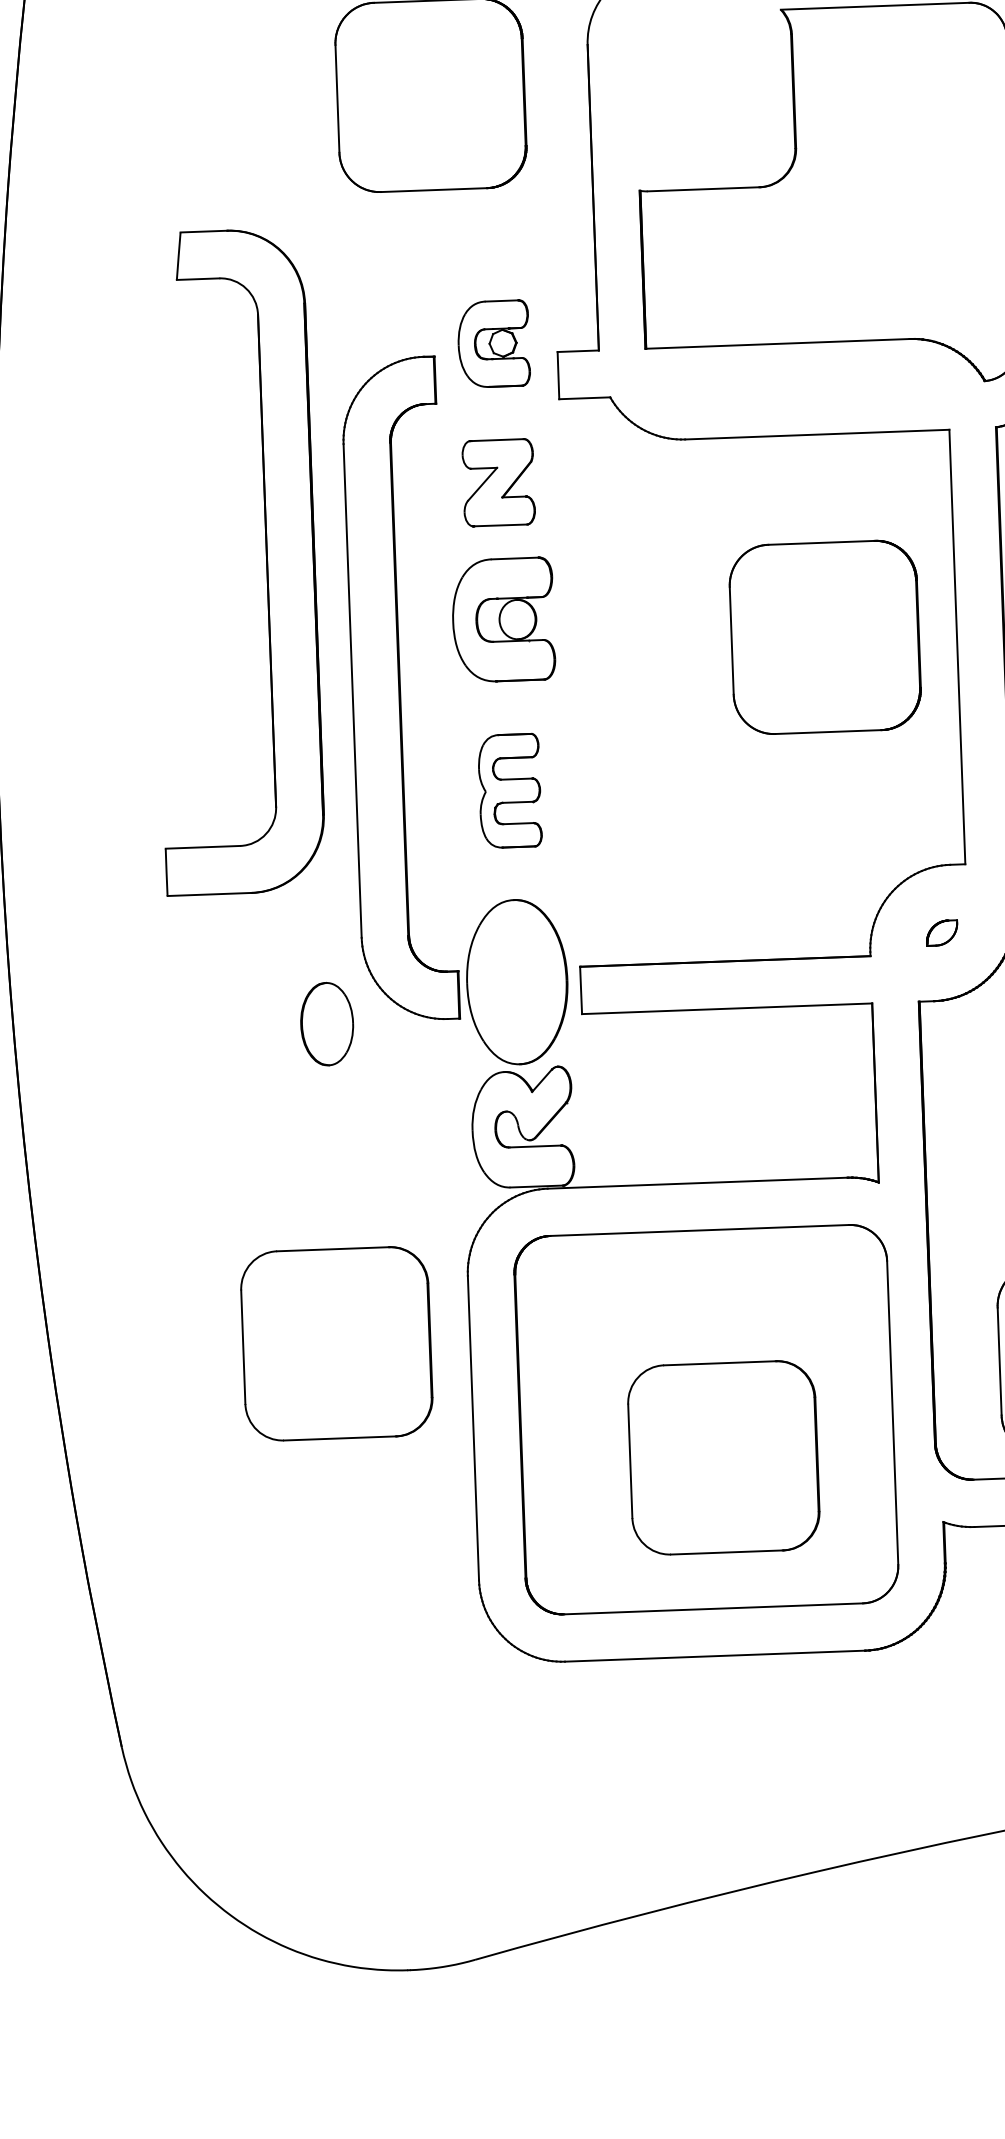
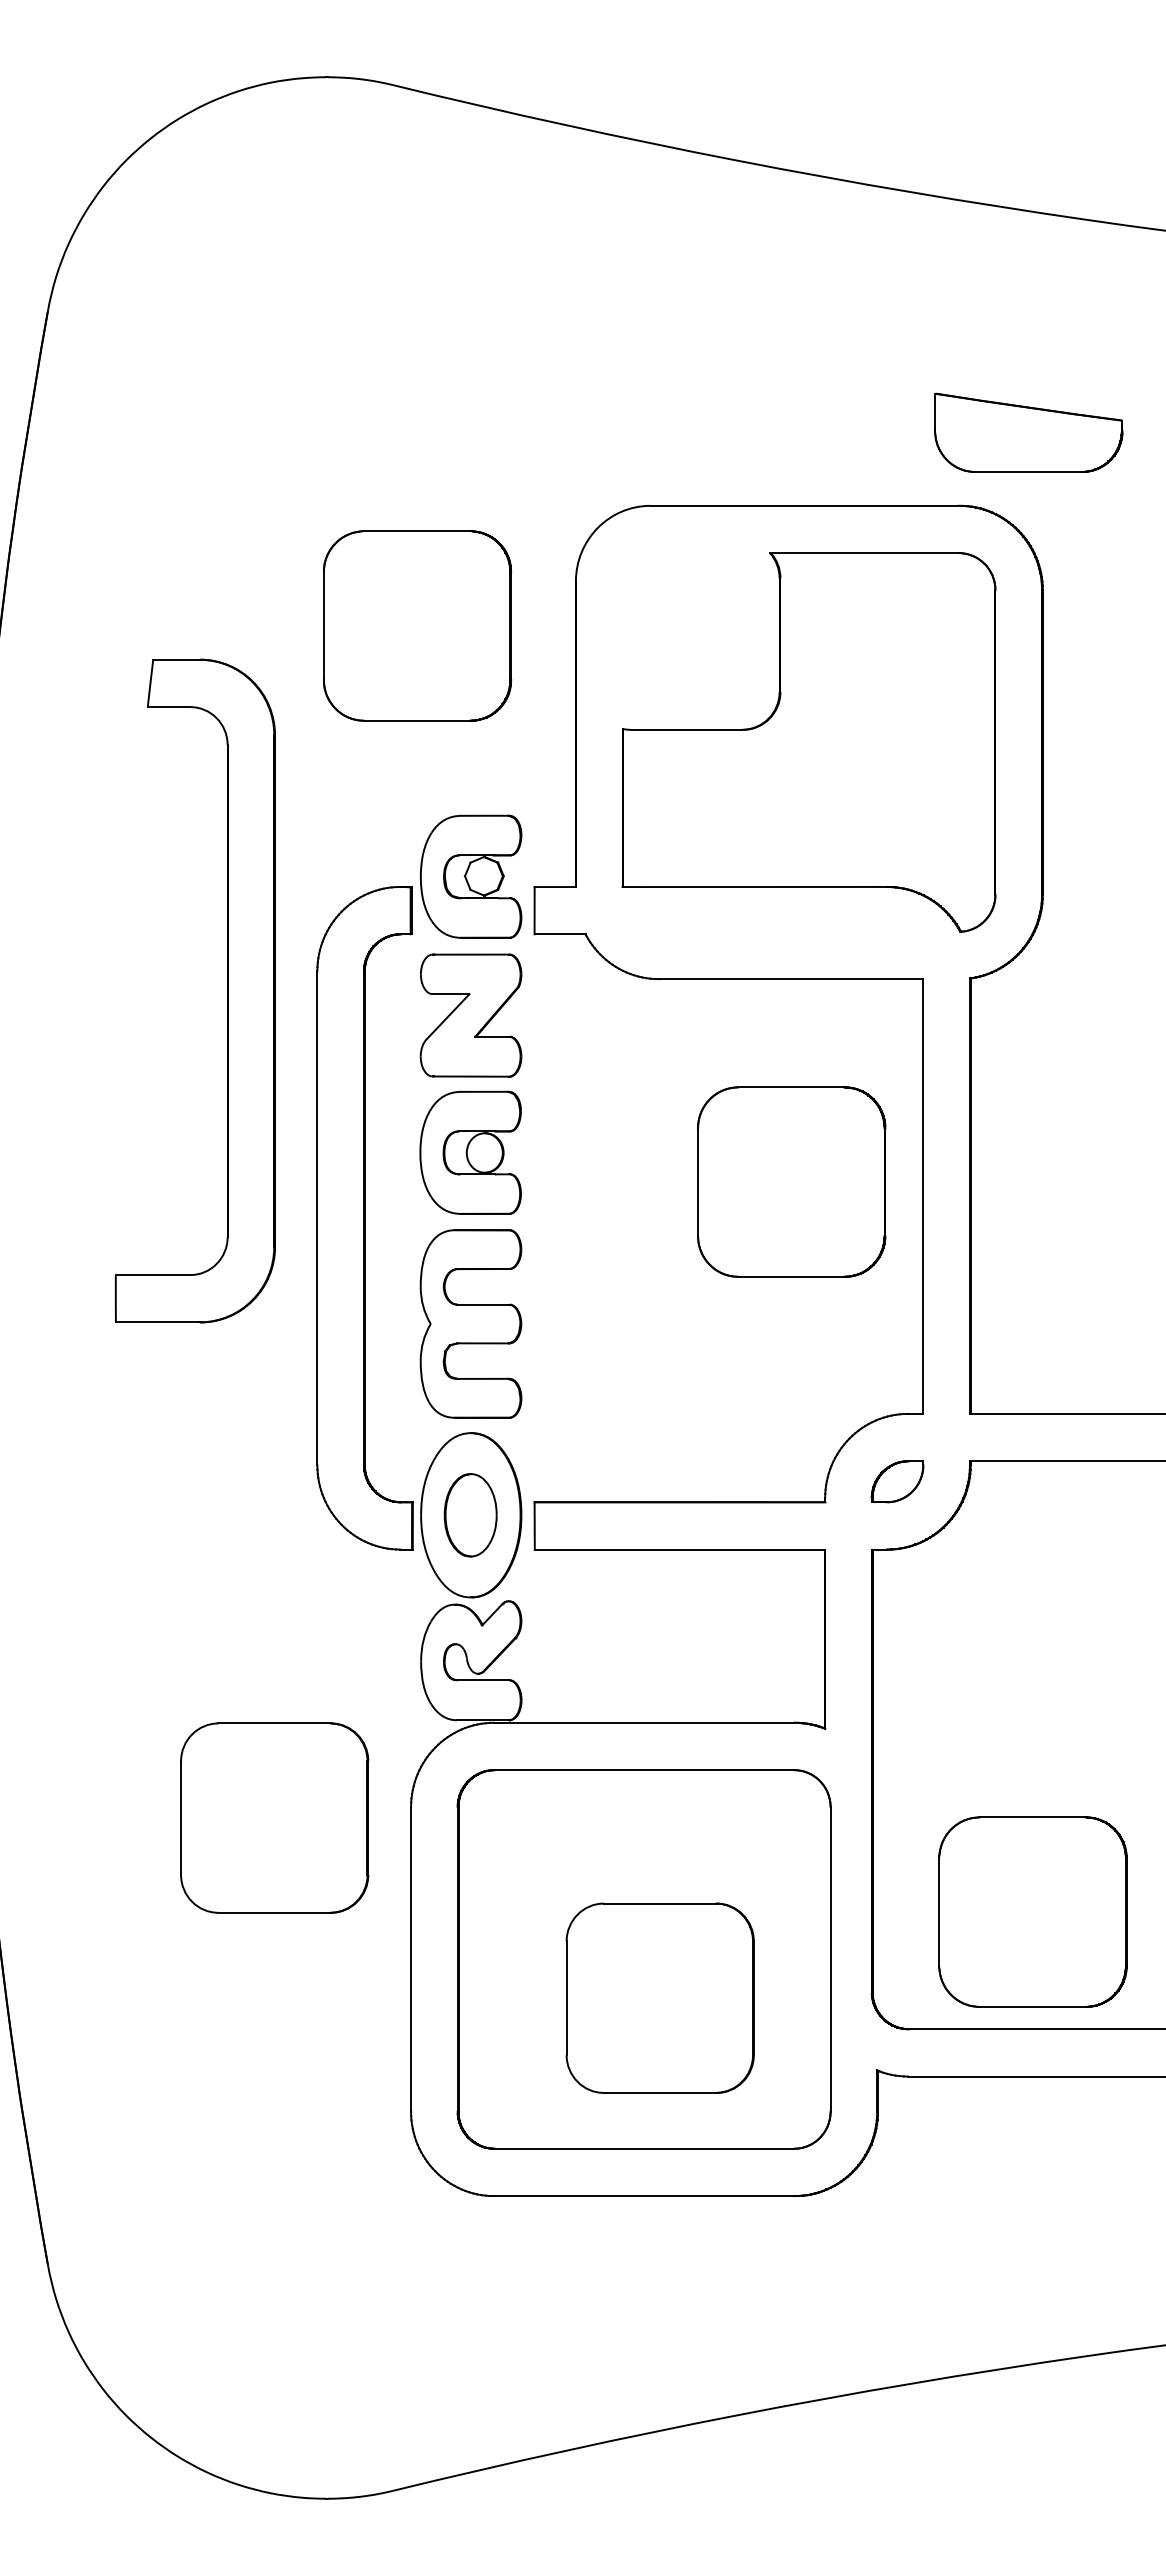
part: (494, 343) -> (471, 876), size x1.43
part: (498, 482) -> (470, 1015), size x1.43
part: (266, 560) -> (227, 990), moved
part: (509, 790) -> (470, 1323), size x1.67
part: (942, 932) -> (897, 1481), size x1.67
part: (326, 1024) -> (470, 1515), moved
part: (336, 1343) -> (274, 1817), moved

